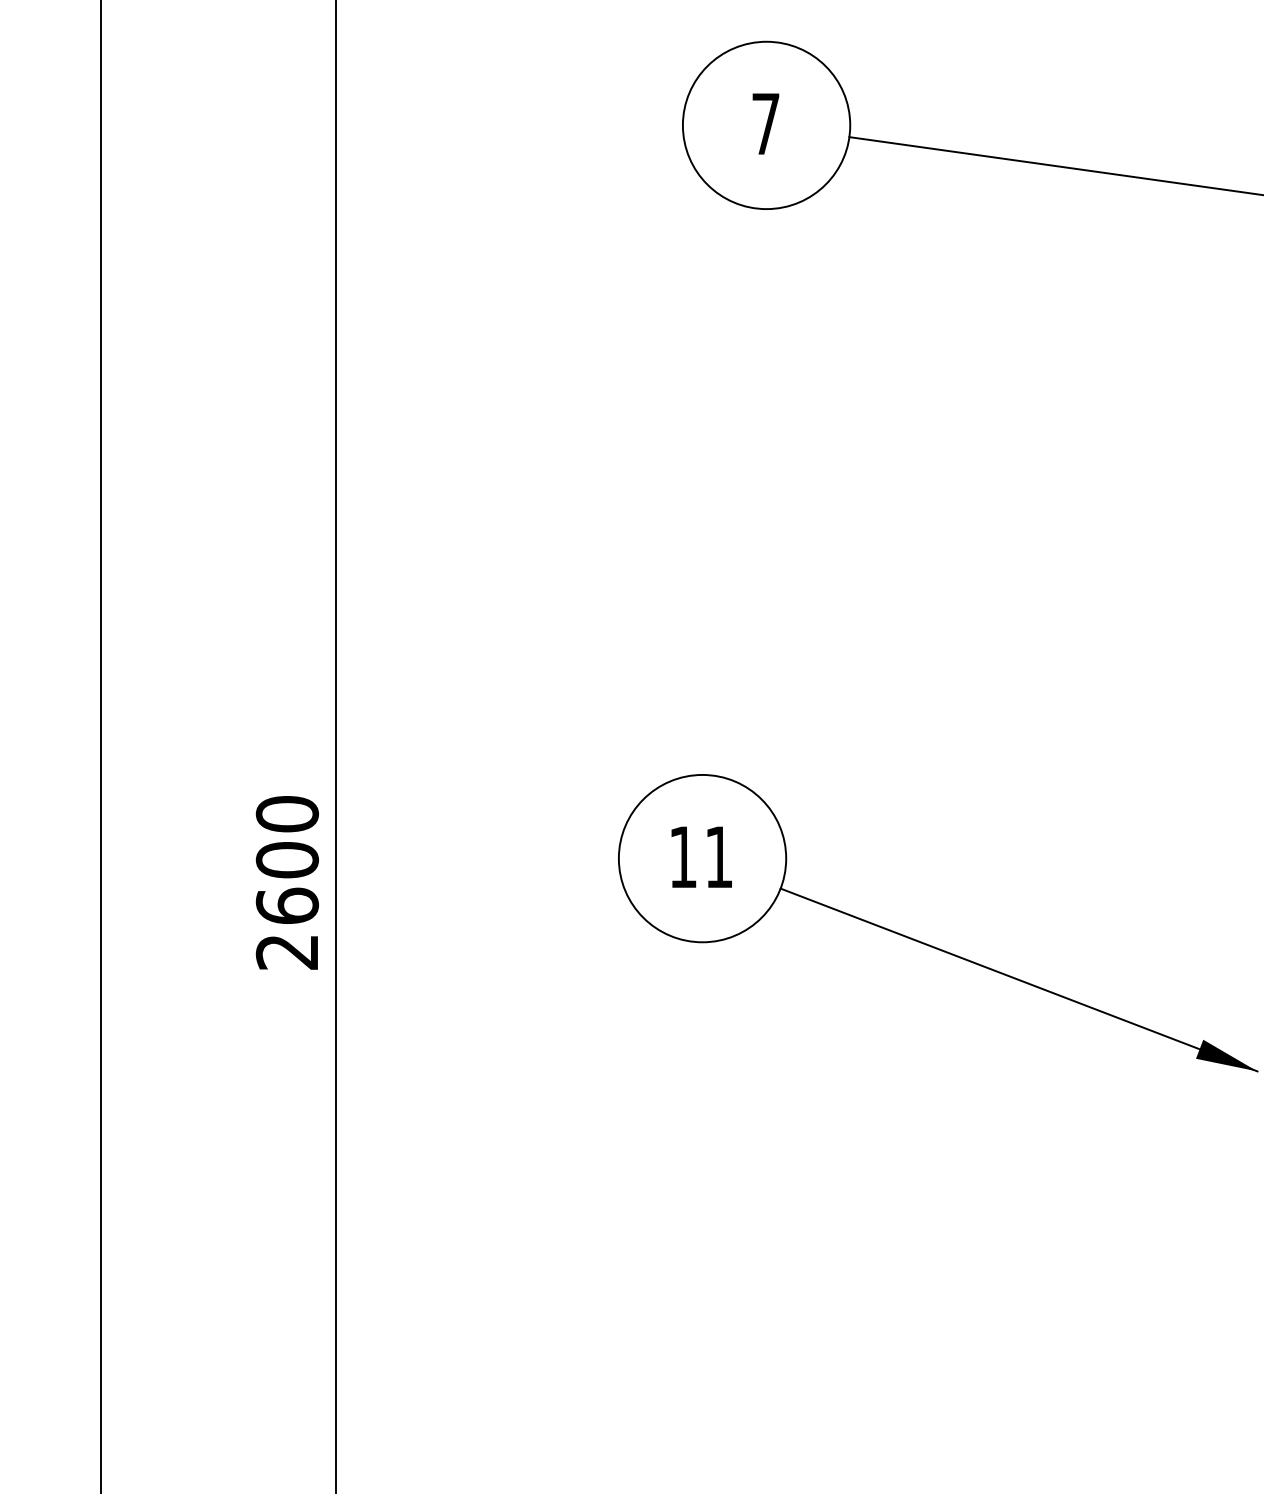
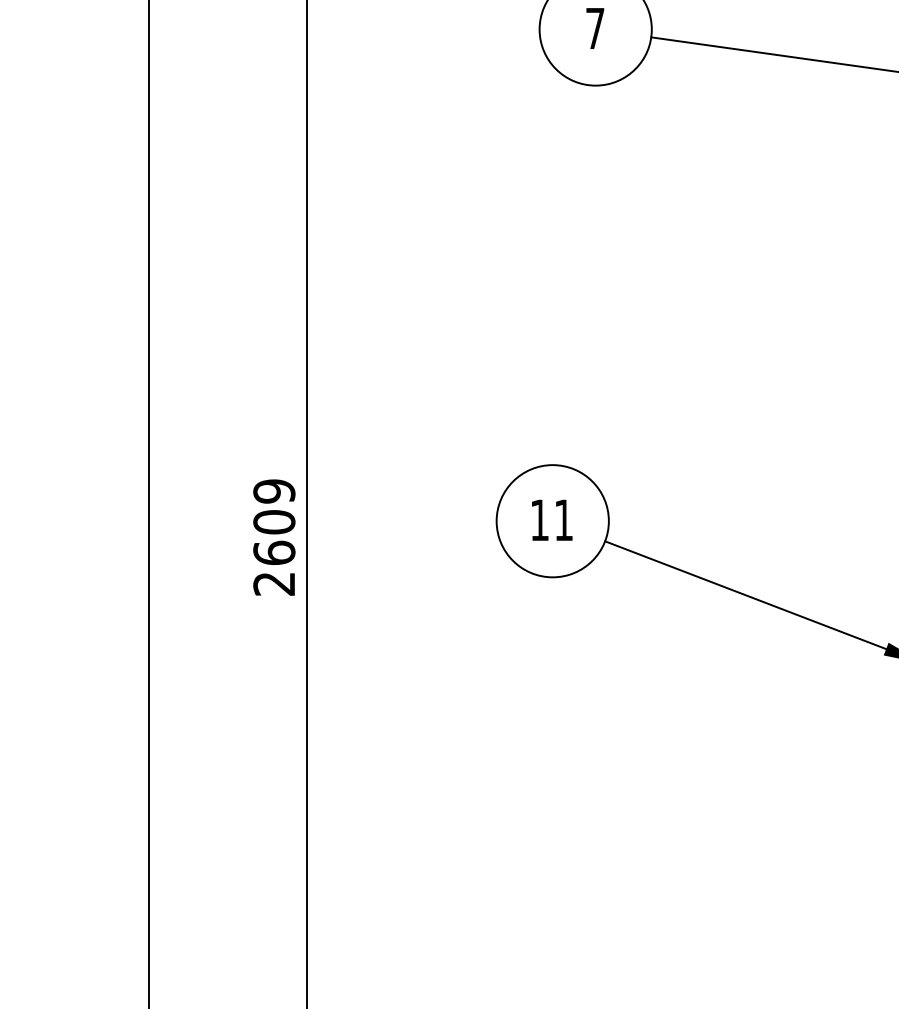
text: (287, 814) -> (274, 491), 2600 -> 2609

